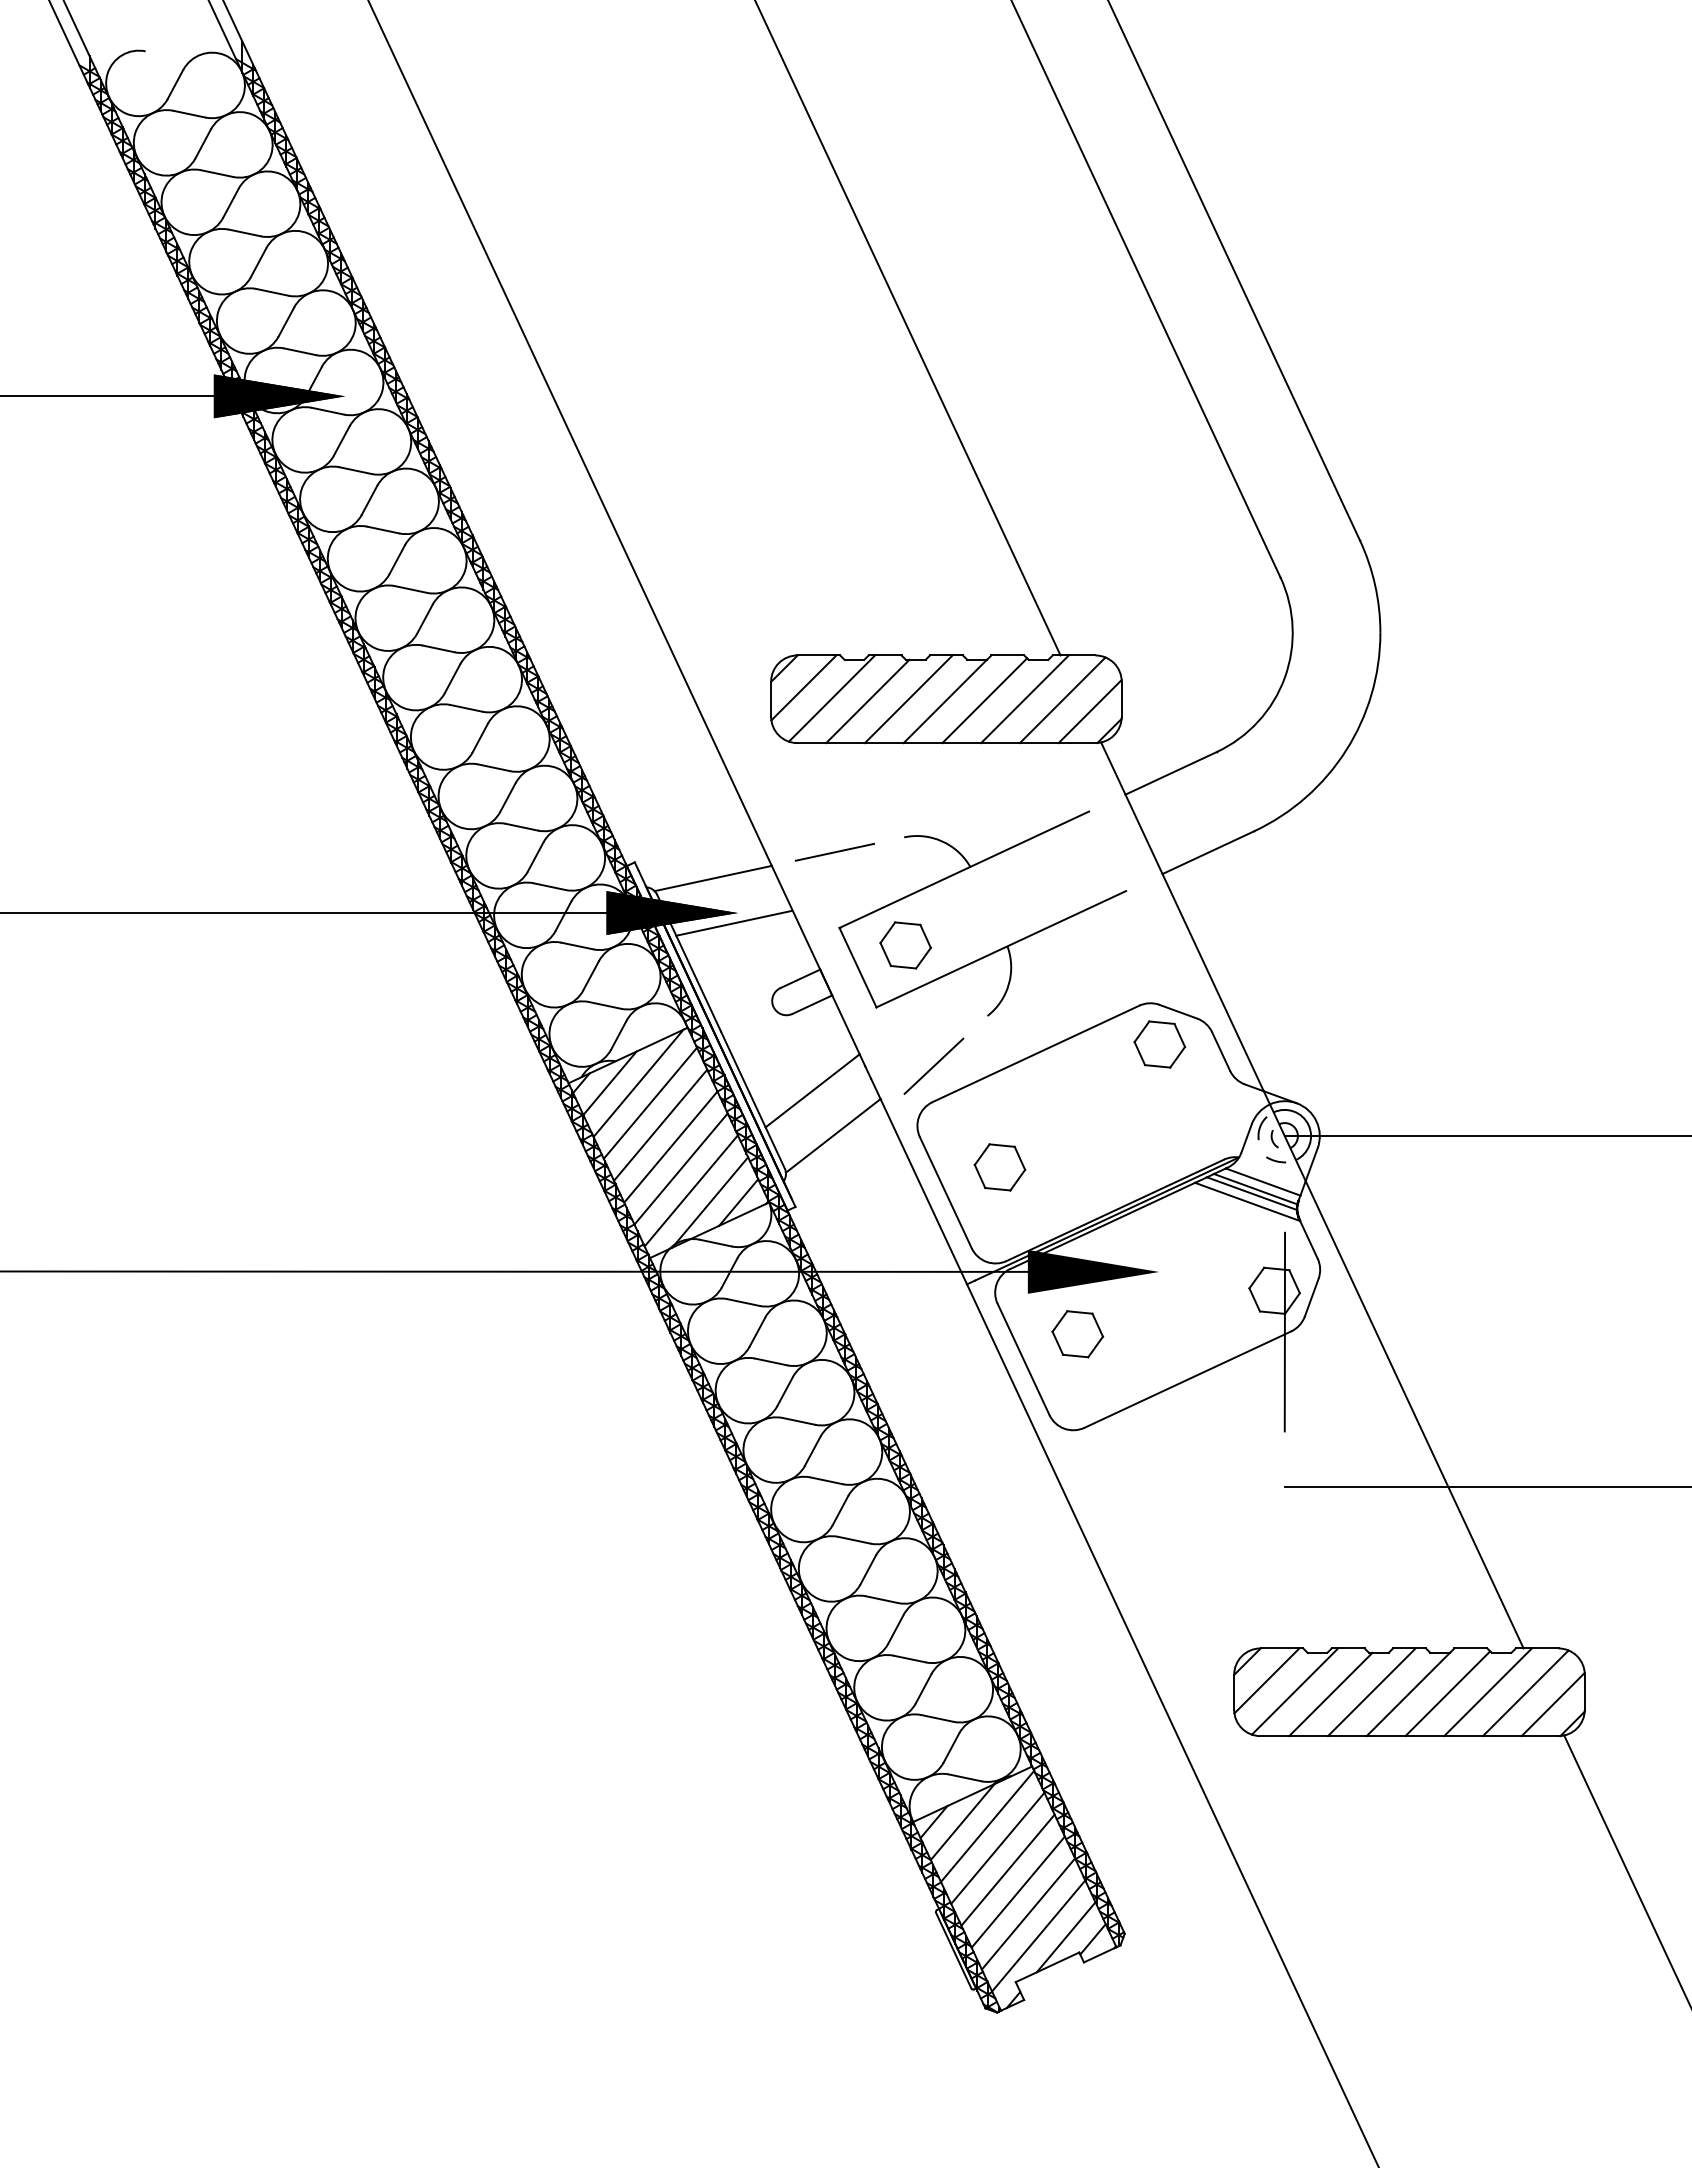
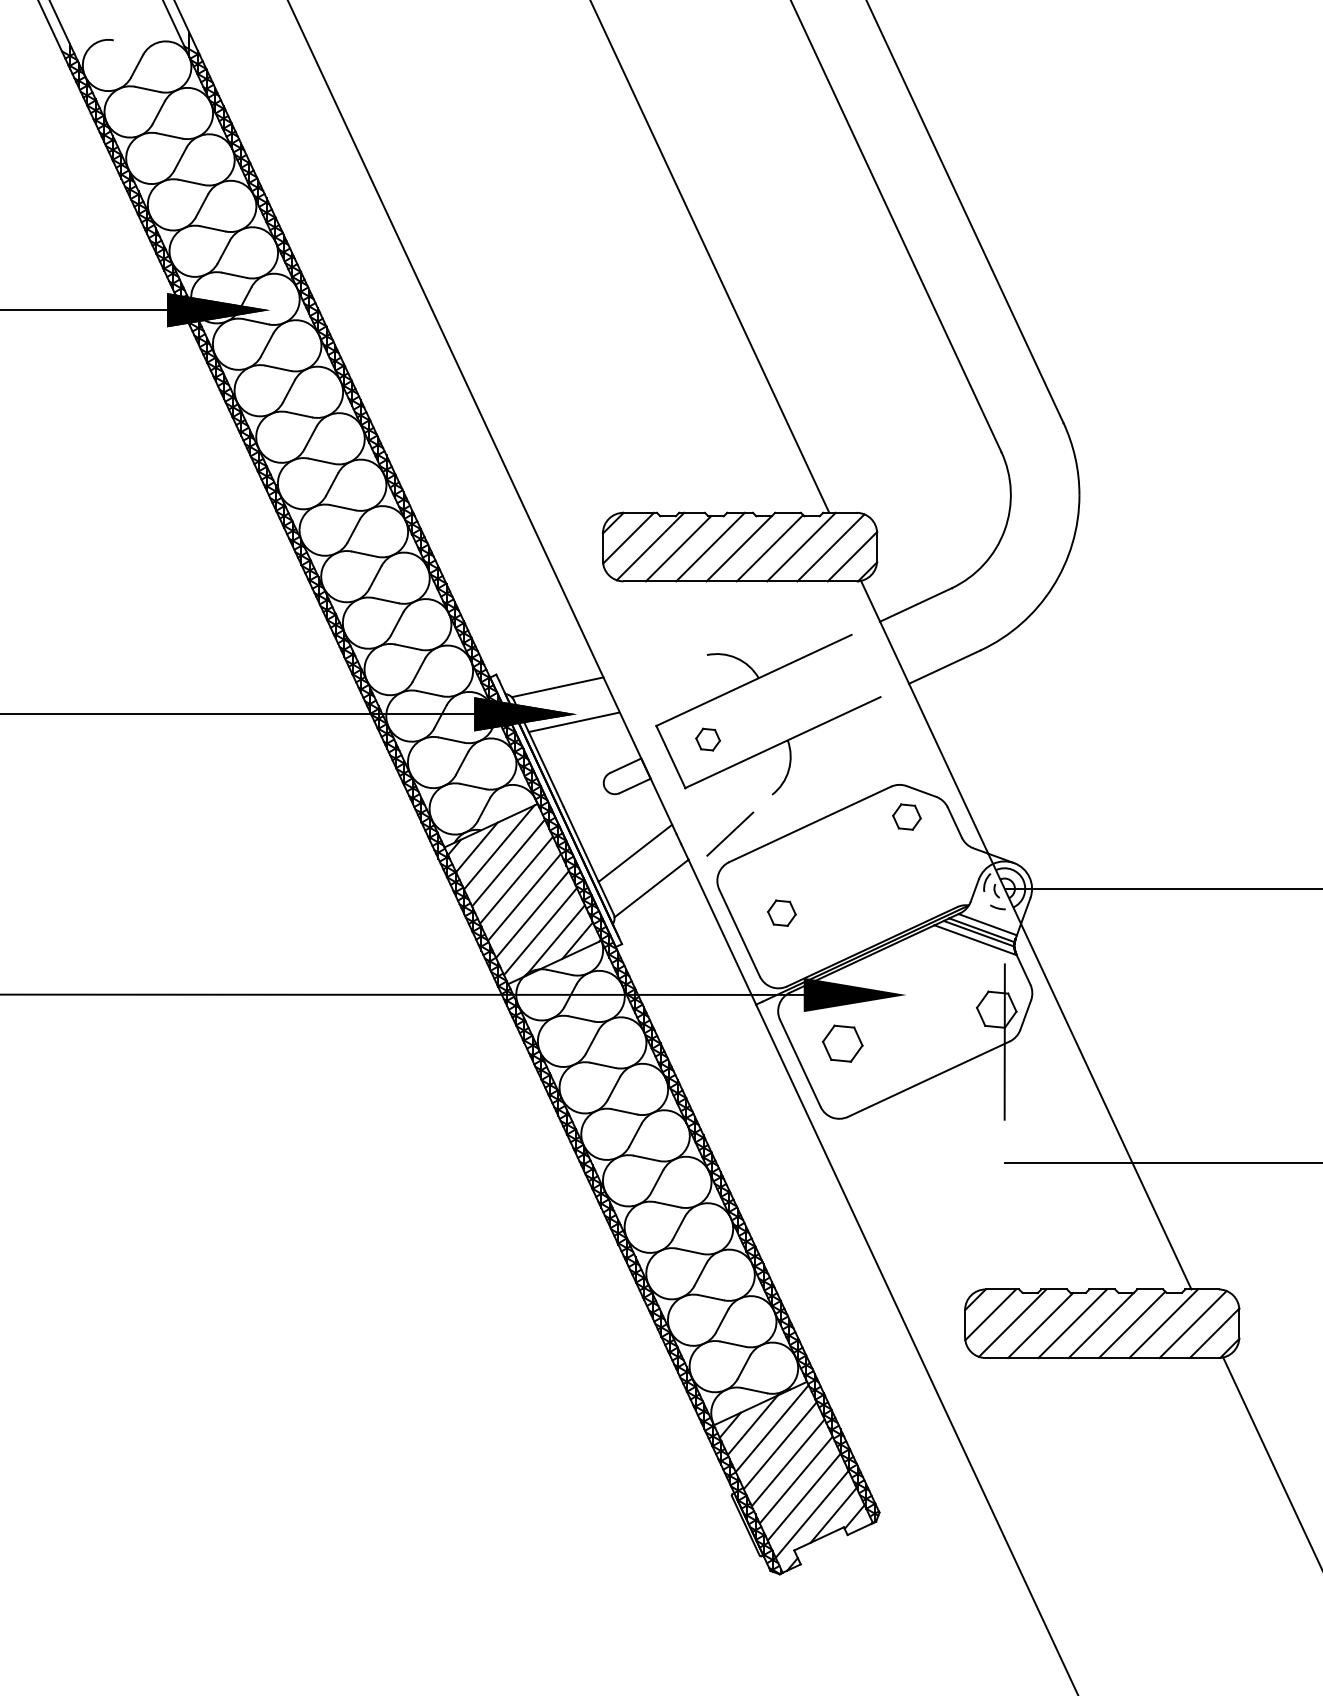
line: (834, 851) -> (652, 666), removed
part: (905, 945) -> (708, 739), size x0.6
part: (1159, 1044) -> (906, 817), size x0.7
part: (999, 1167) -> (781, 913), size x0.7

